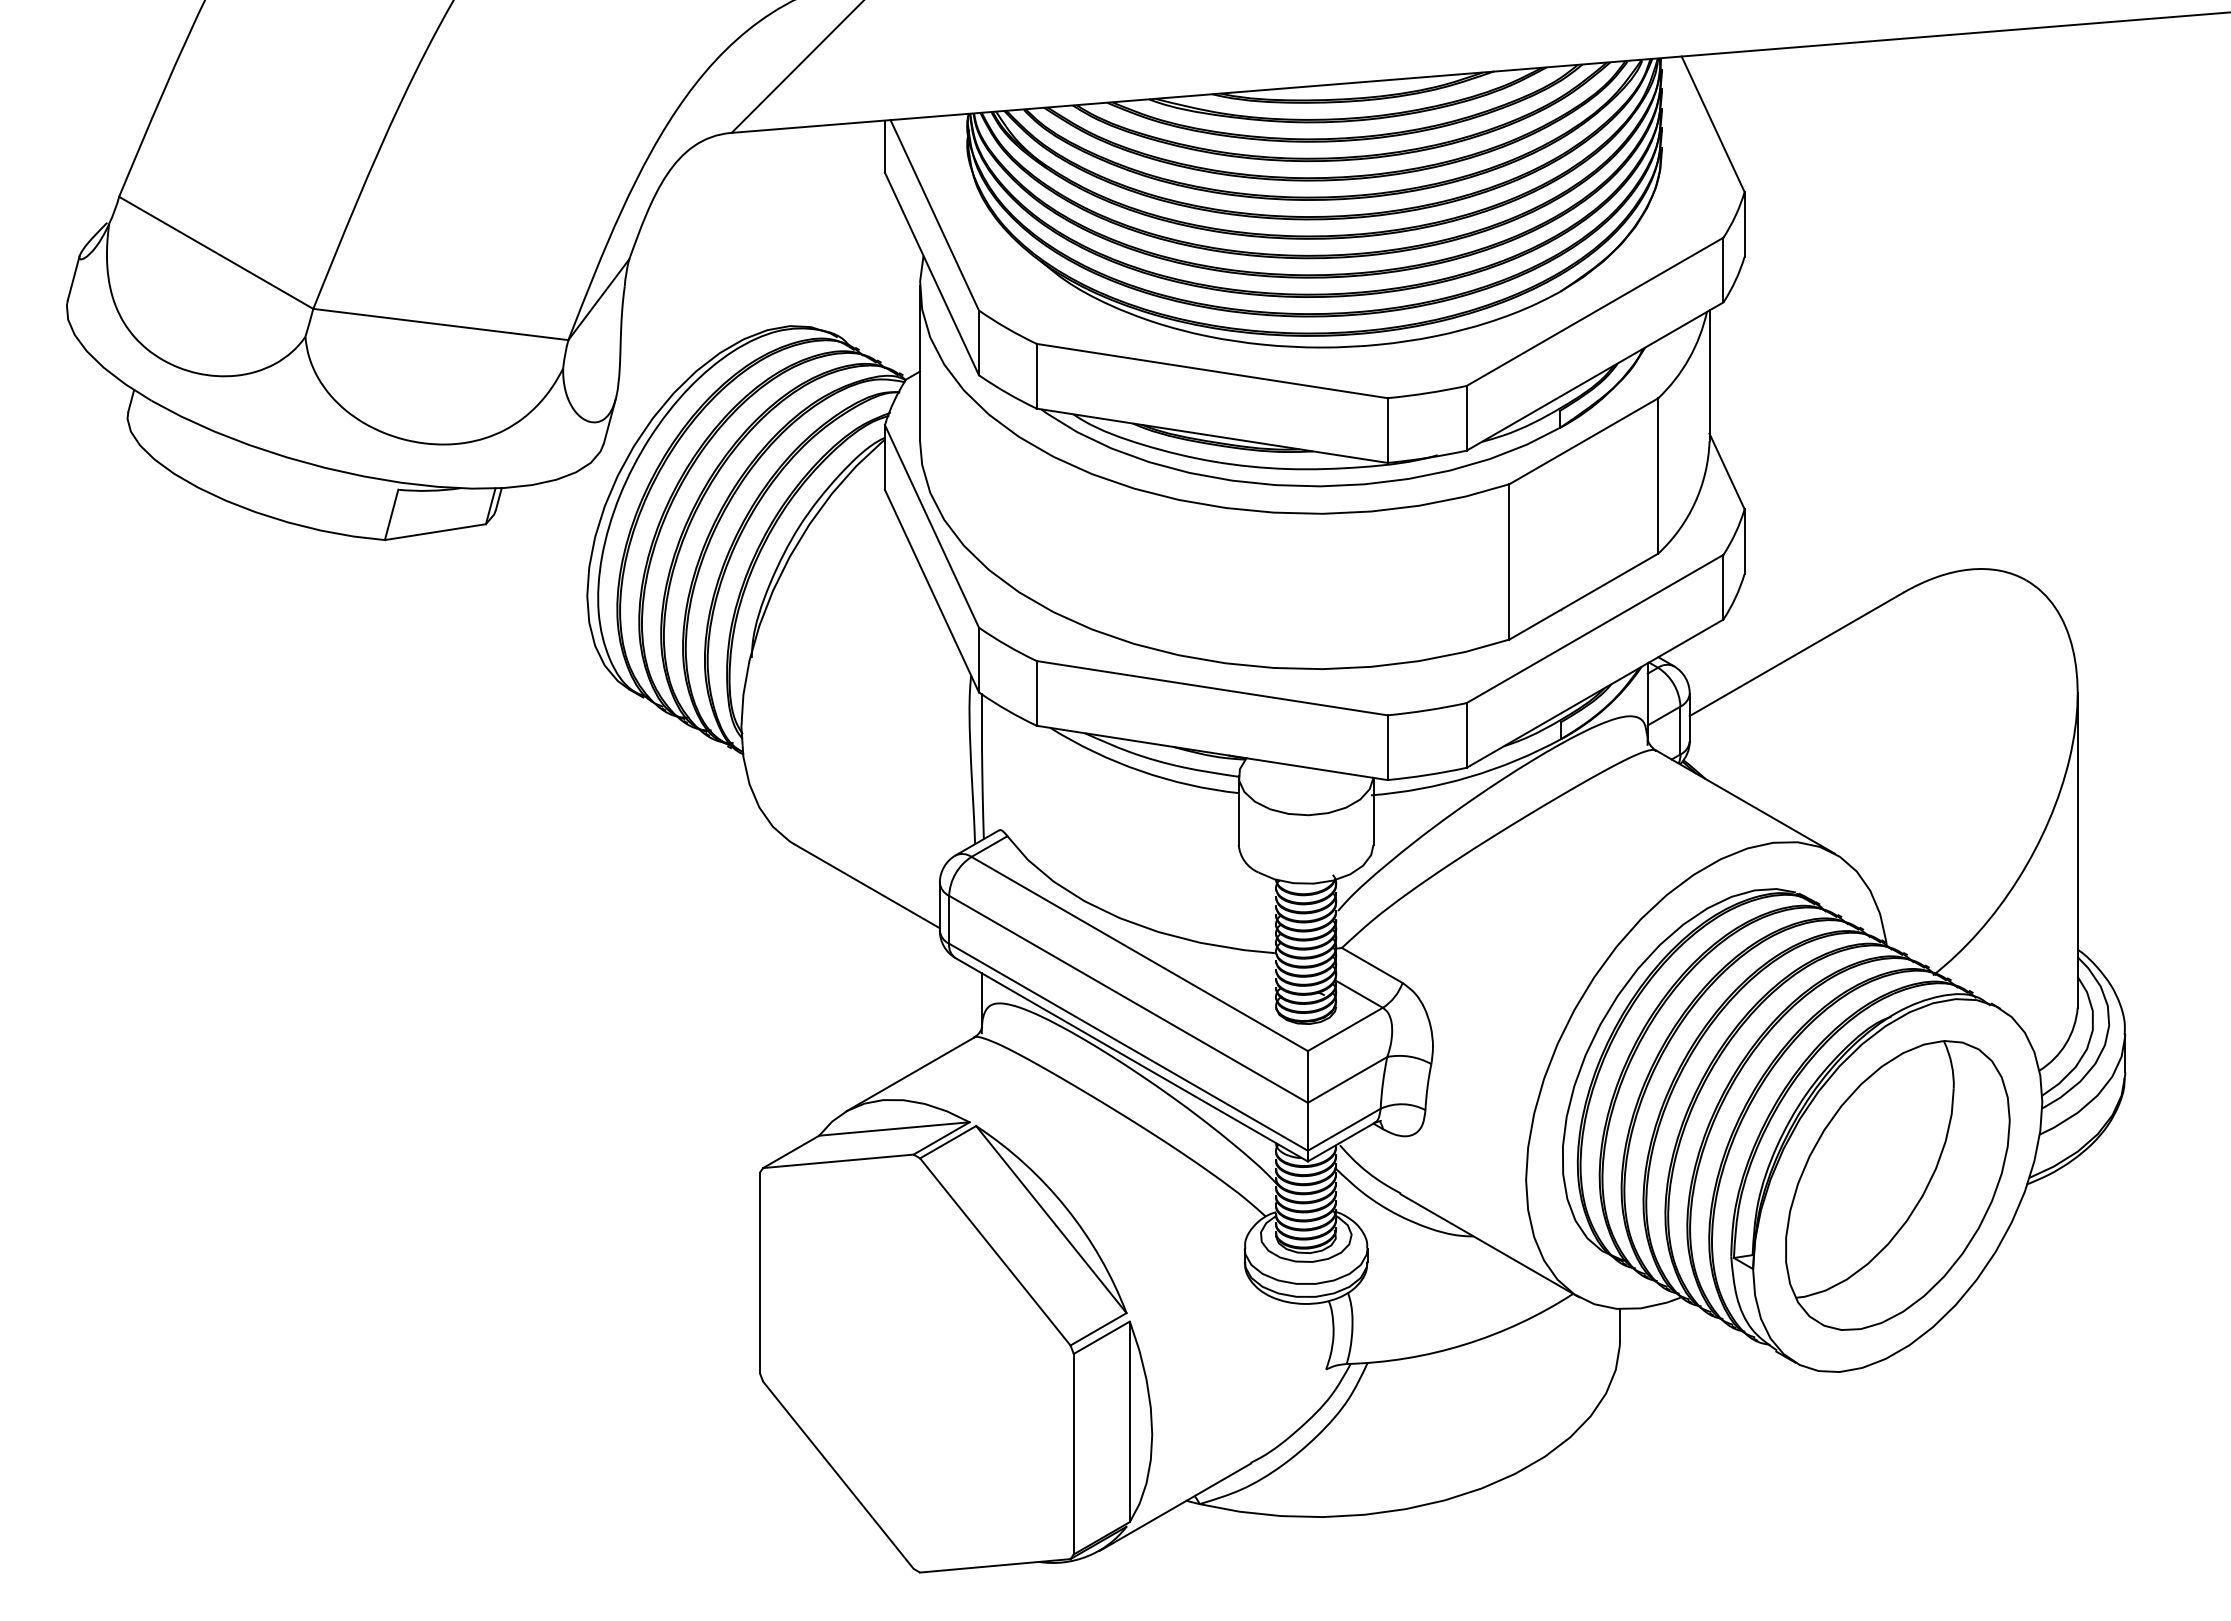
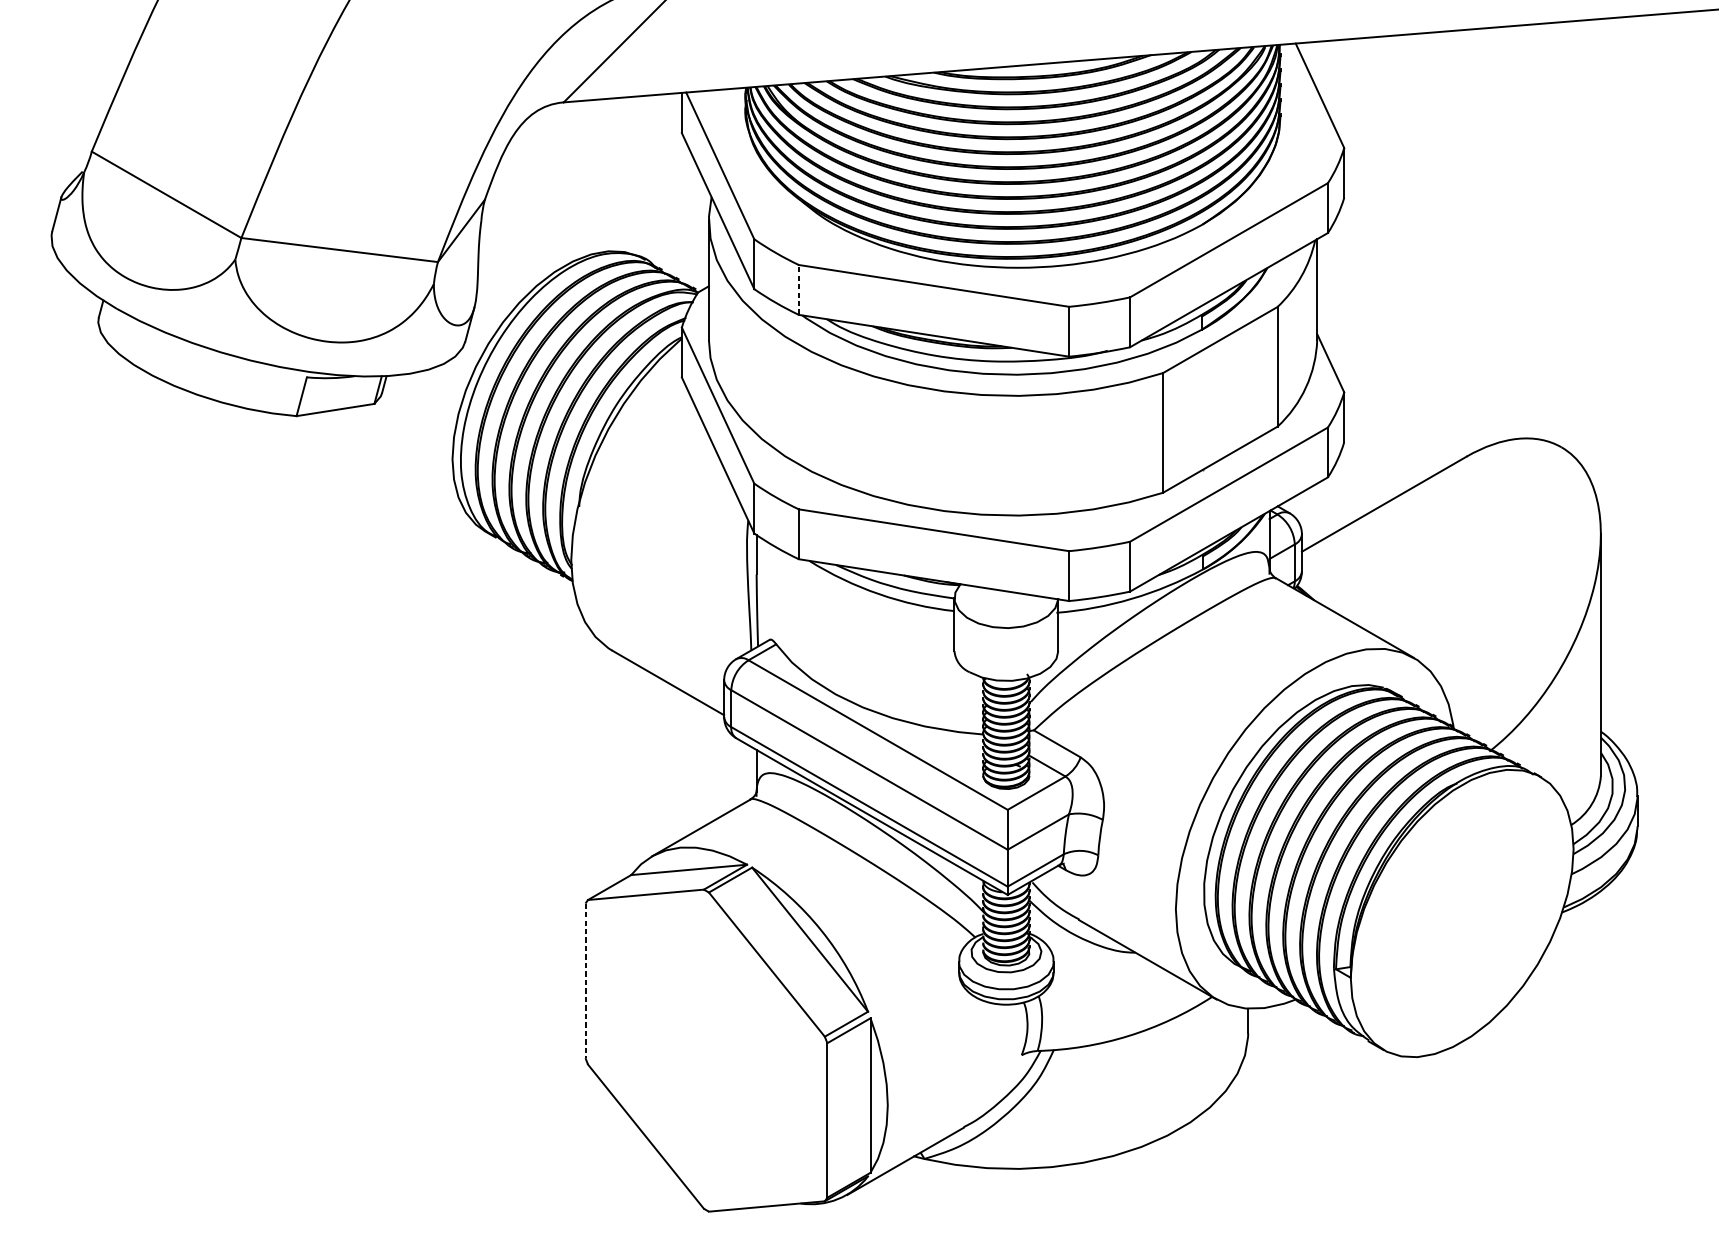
line: (1036, 375) -> (798, 289), solid -> dashed
part: (1897, 1185) -> (1462, 913), removed
line: (759, 1273) -> (585, 981), solid -> dashed

